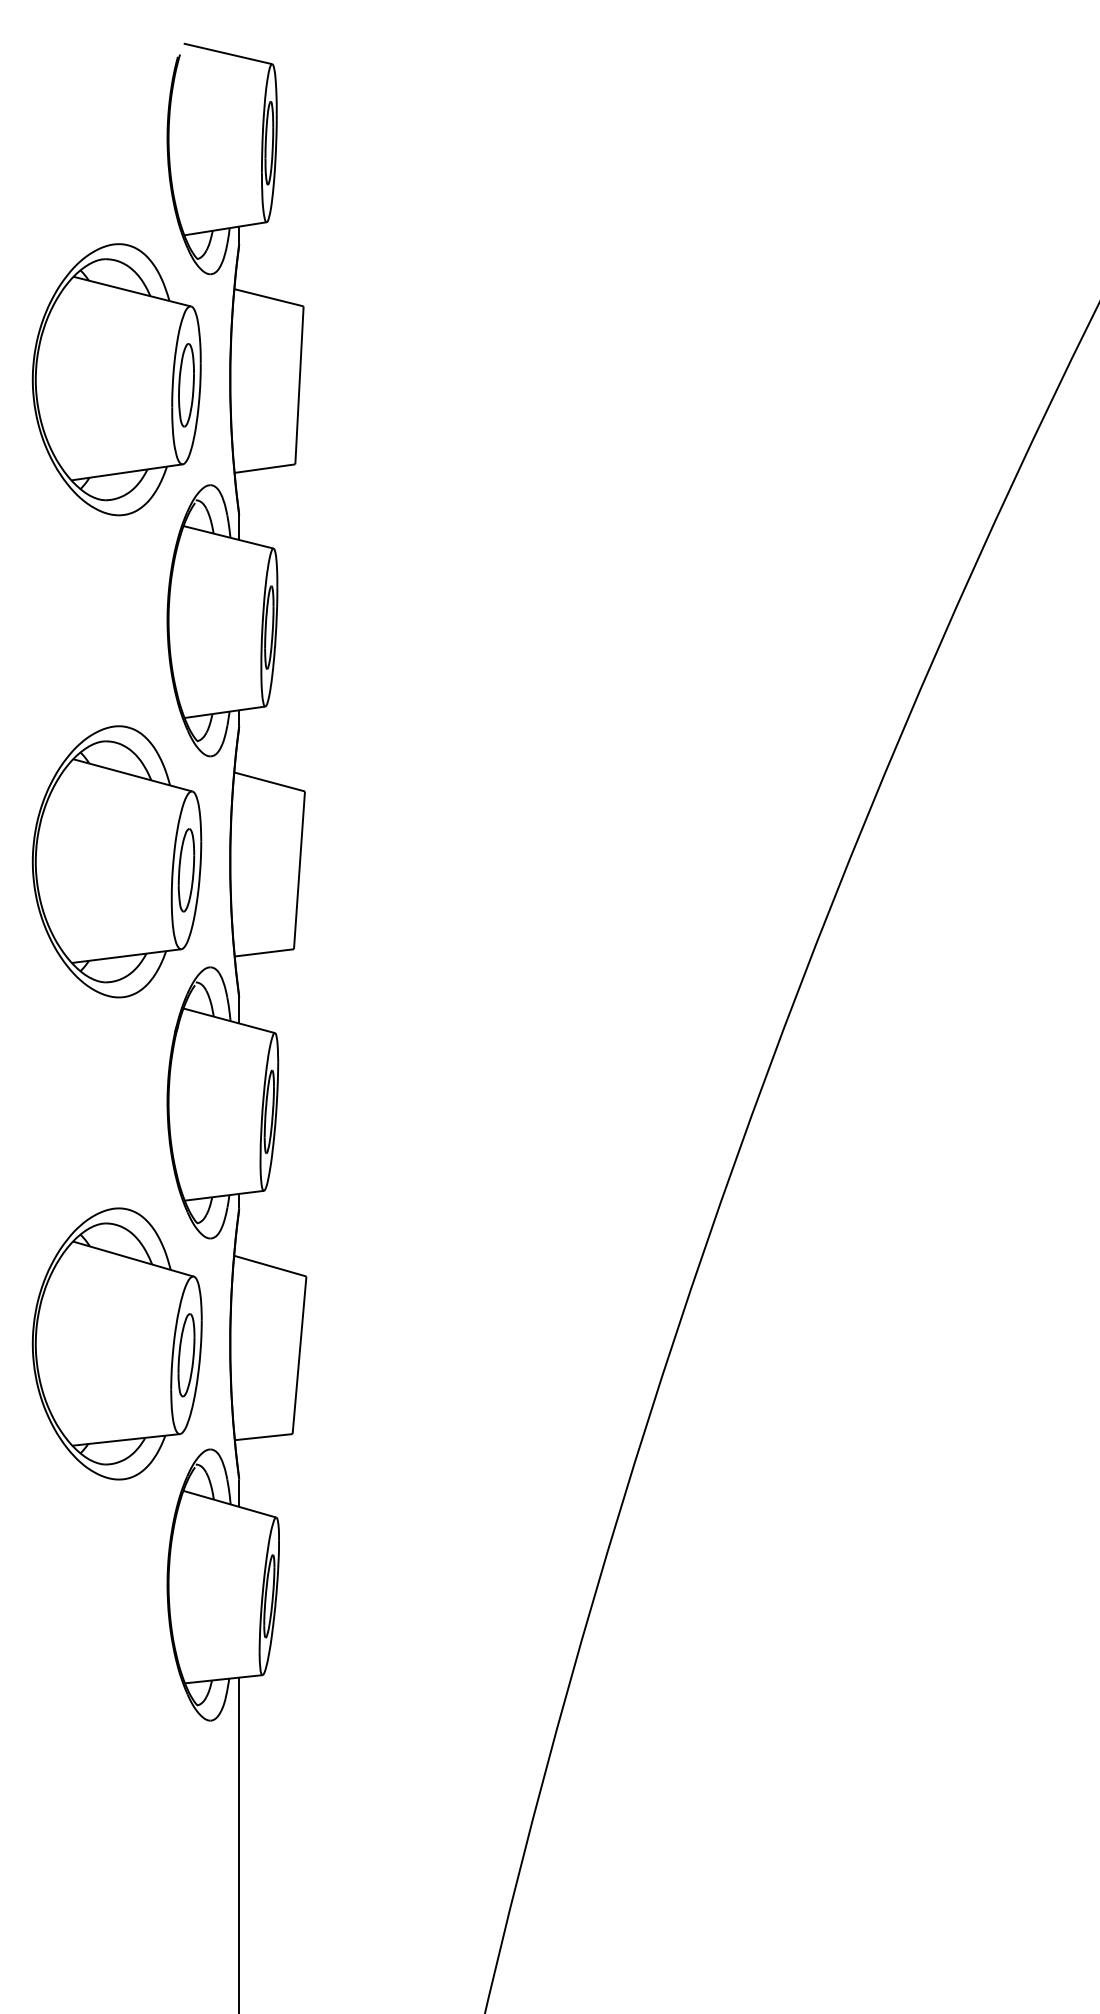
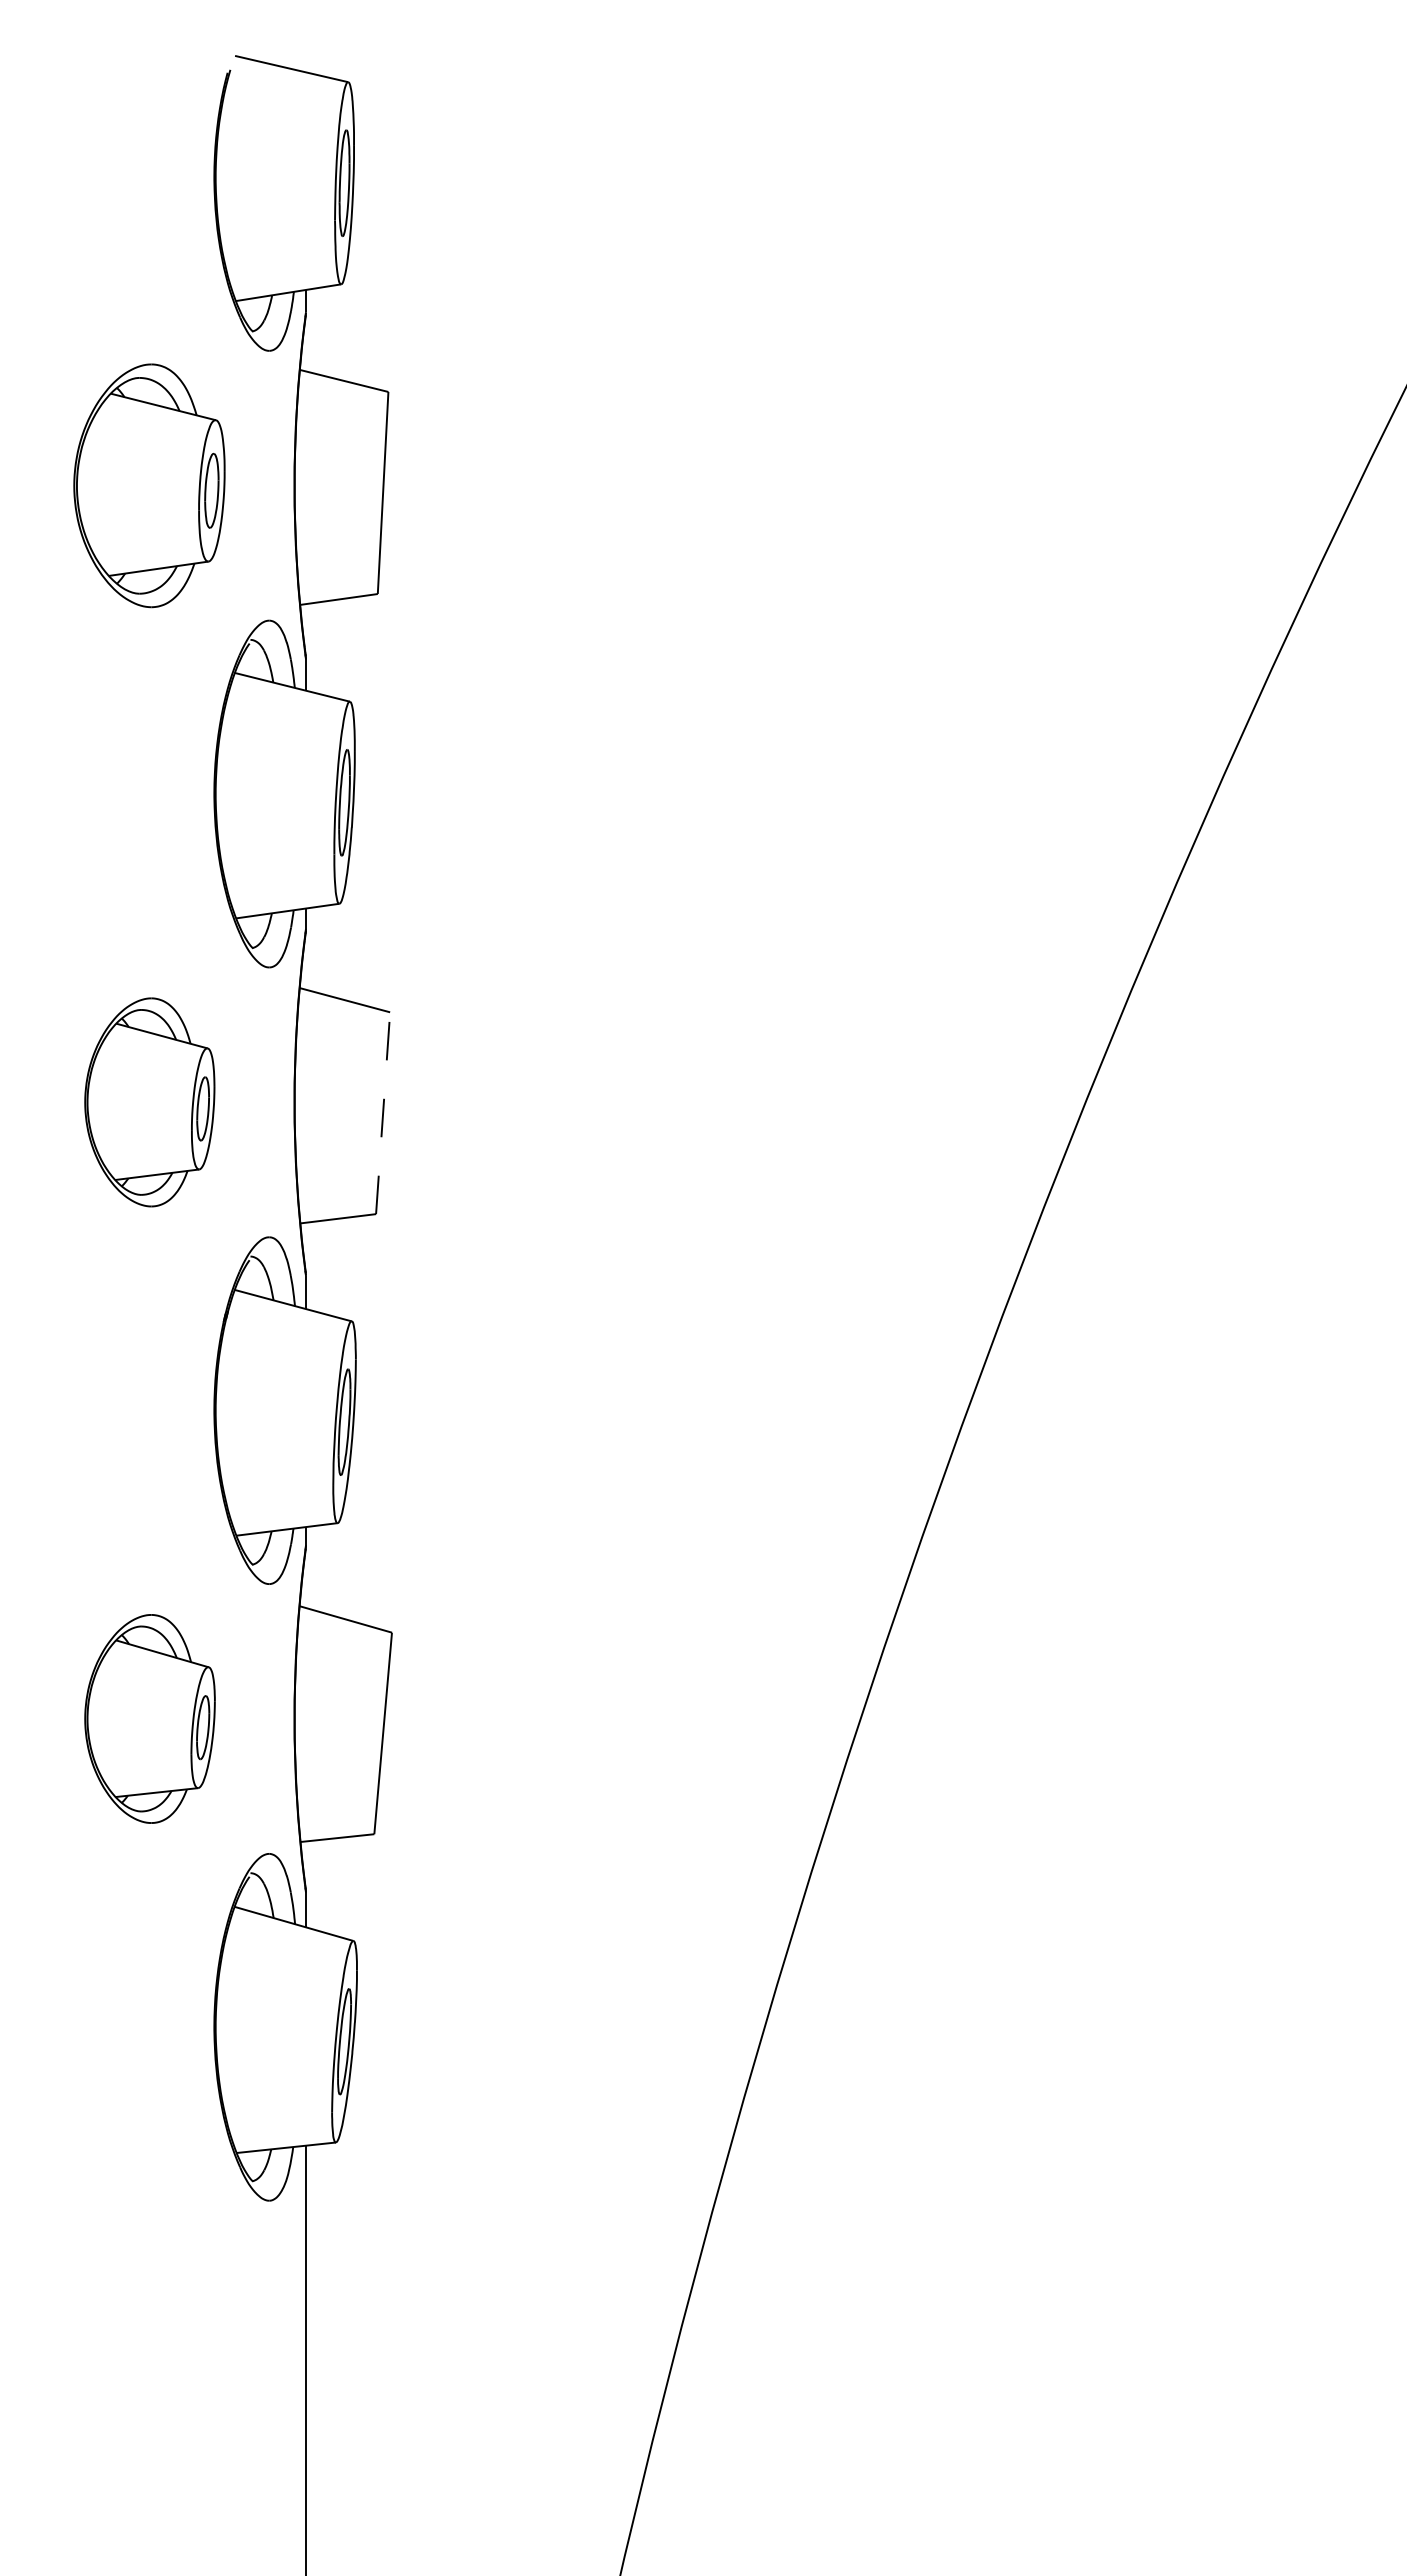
part: (116, 379) -> (149, 485), size x0.7
part: (116, 861) -> (149, 1102), size x0.6
line: (299, 869) -> (383, 1112), solid -> dashed
part: (116, 1343) -> (149, 1718), size x0.6

